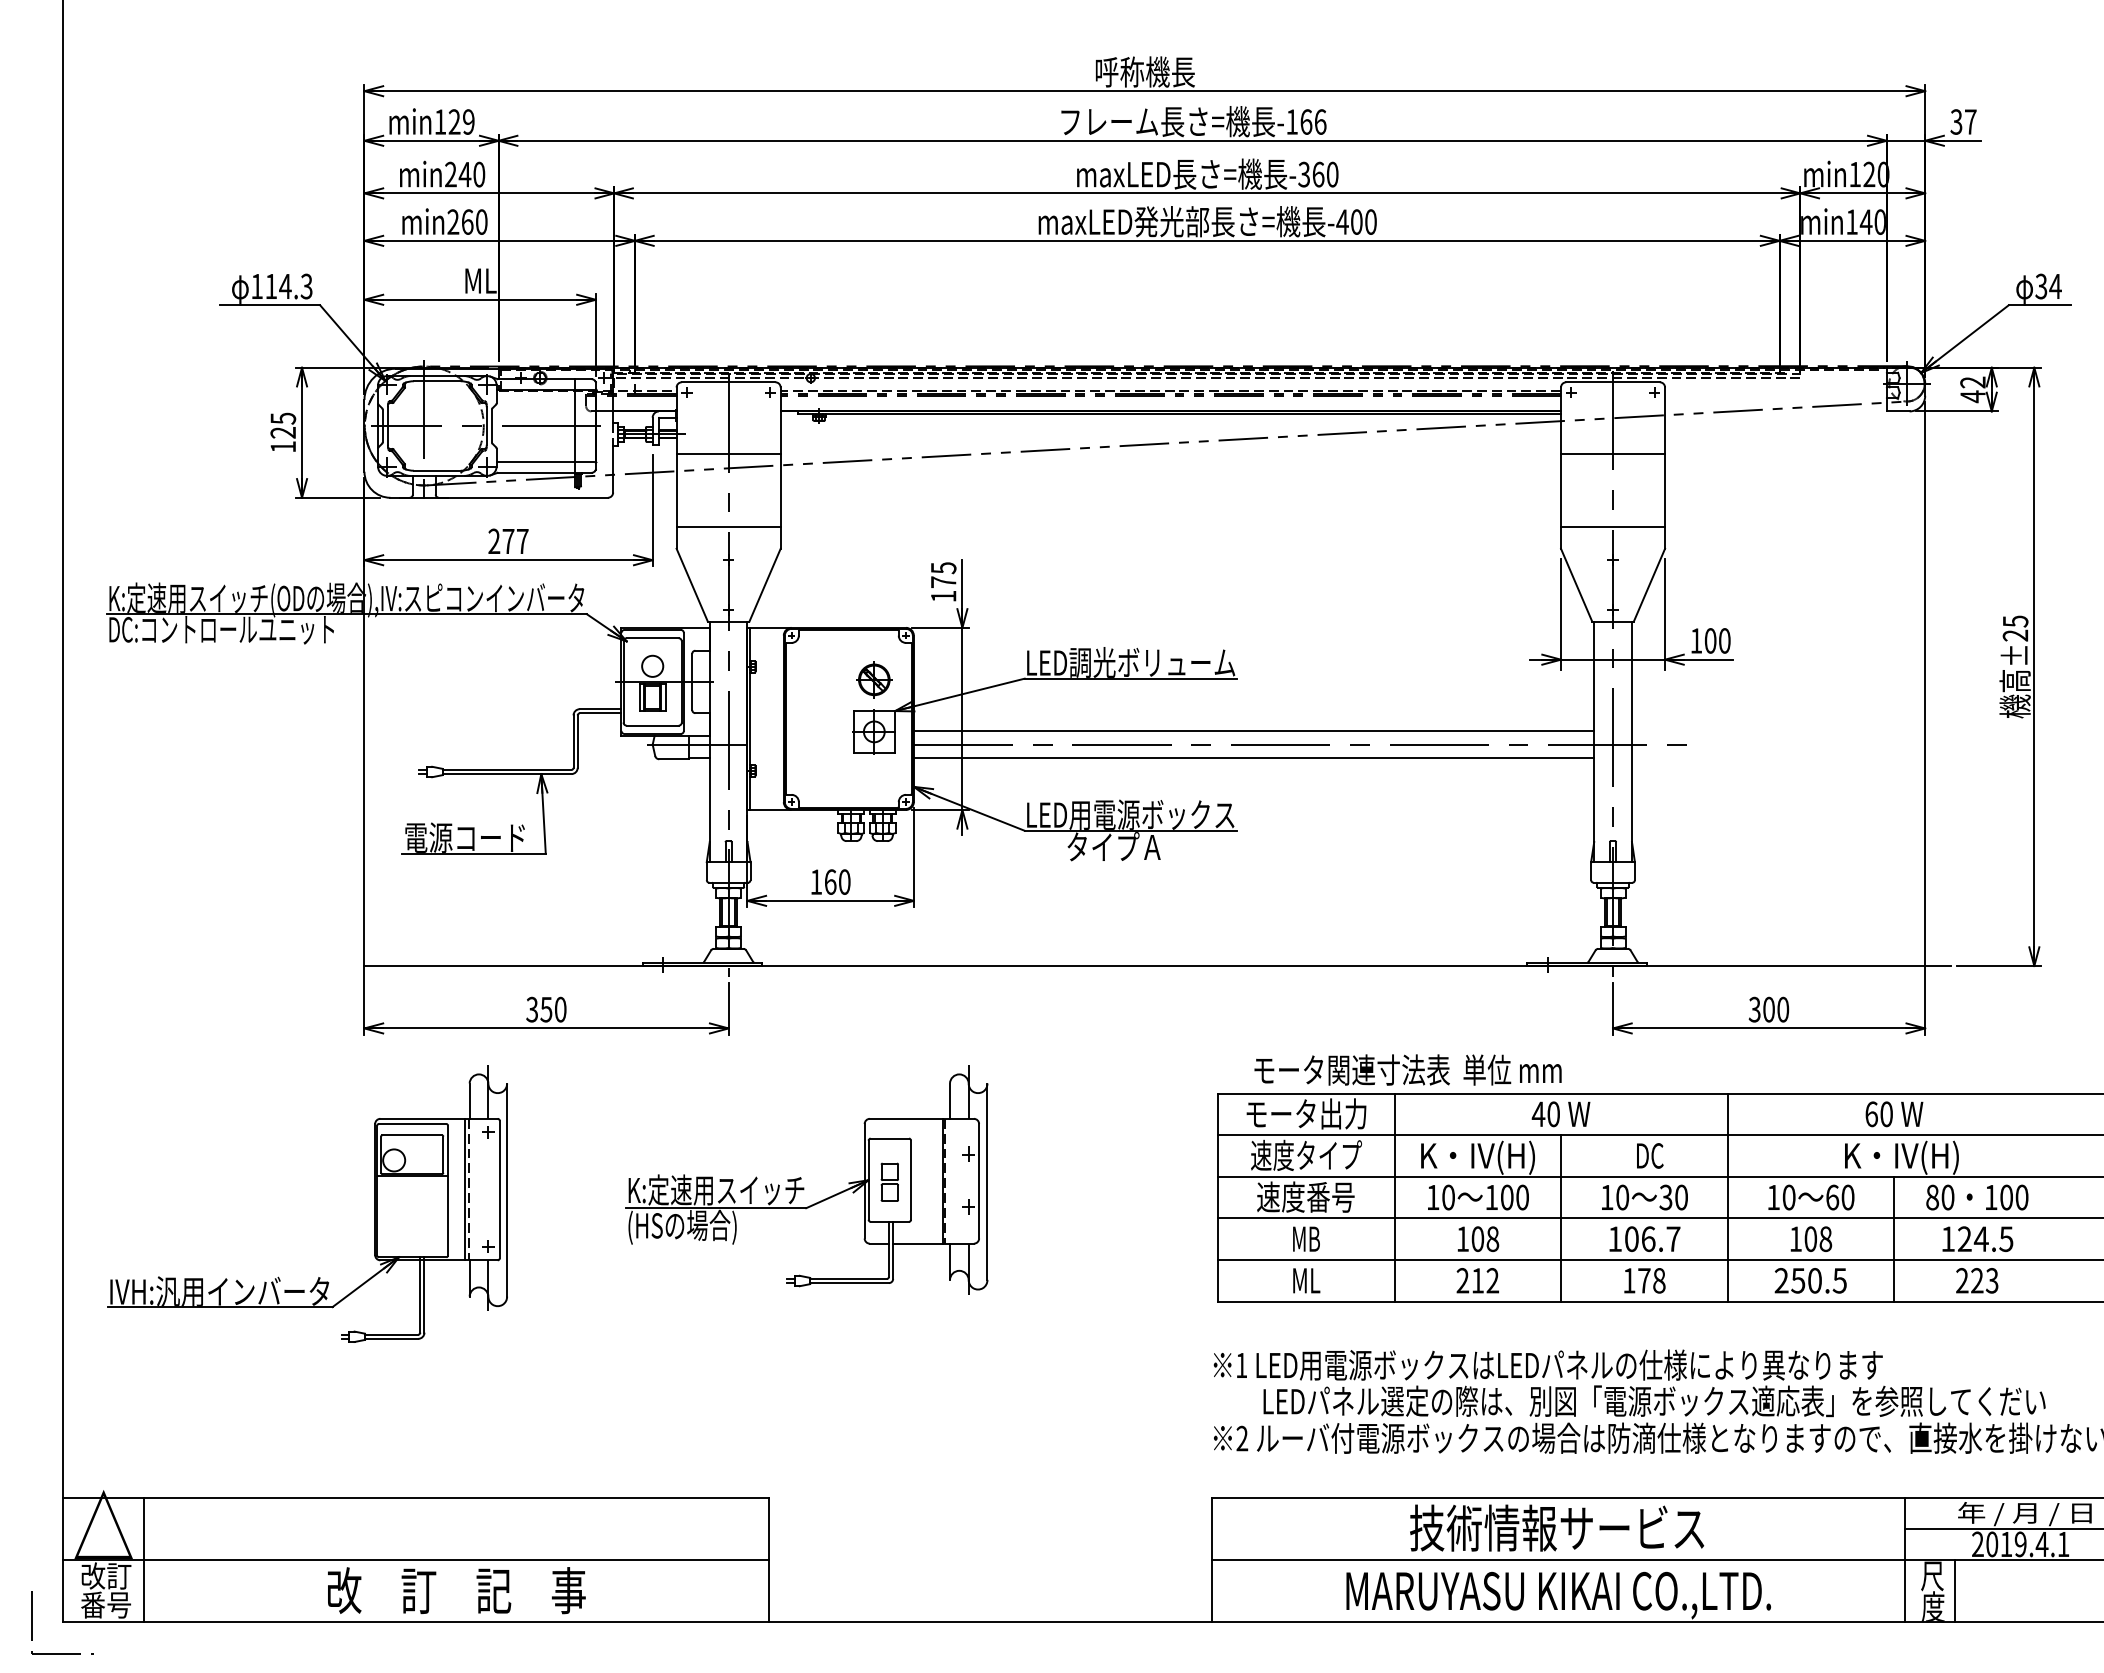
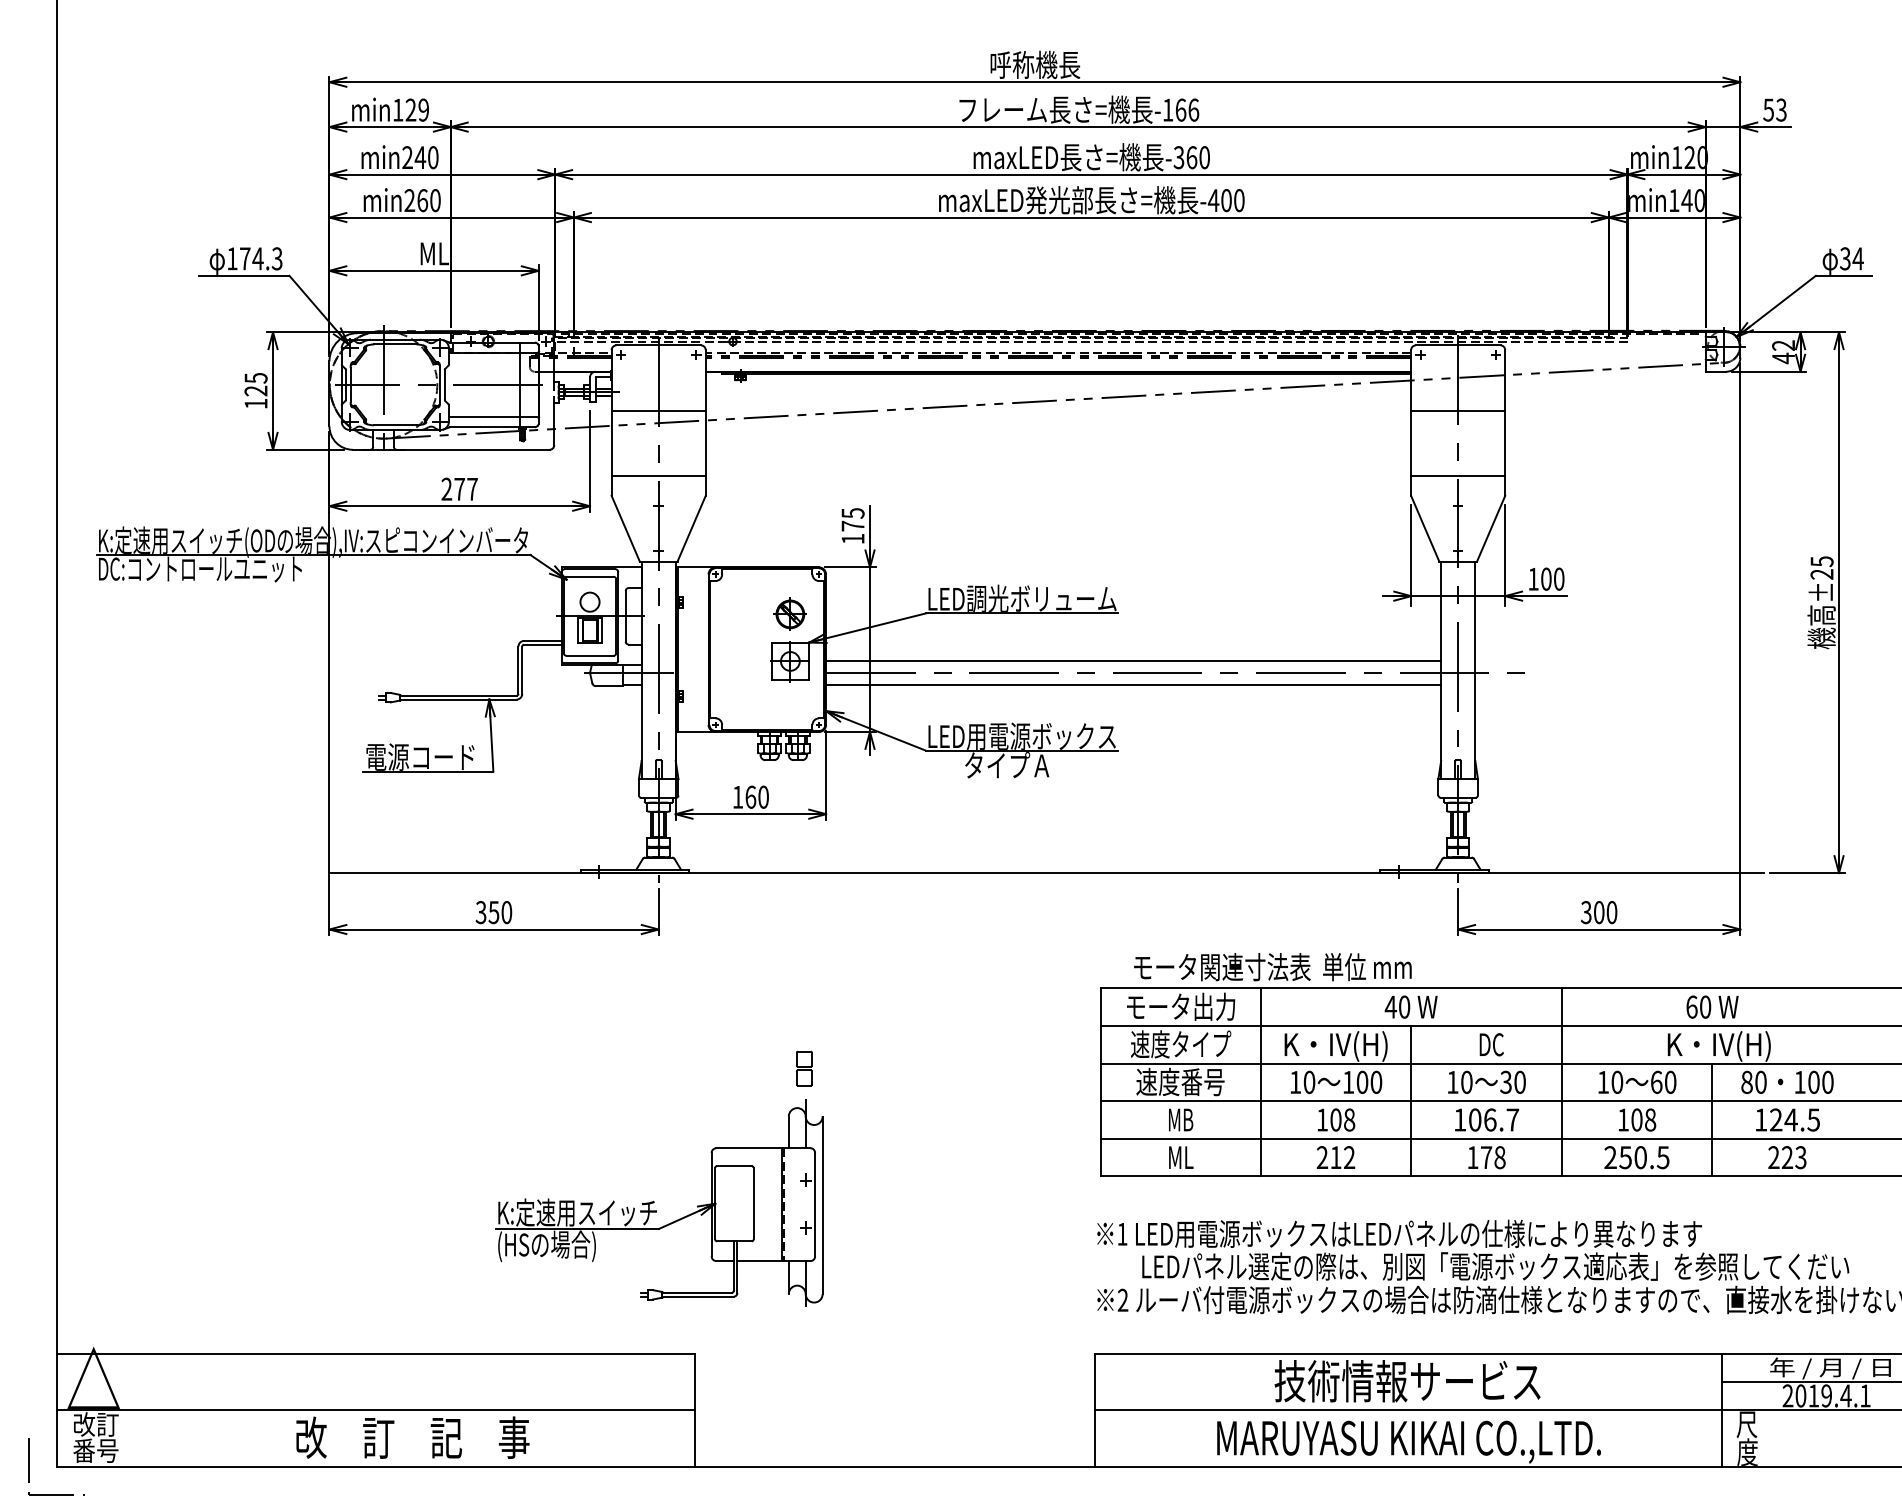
text: (1962, 121) -> (1774, 109), 37 -> 53
text: (271, 286) -> (245, 258), 114.3 -> 174.3
part: (806, 1178) -> (659, 1202), moved
part: (374, 1203) -> (338, 1087), removed
line: (144, 1559) -> (130, 1409), removed
line: (1955, 1591) -> (1767, 1438), removed

